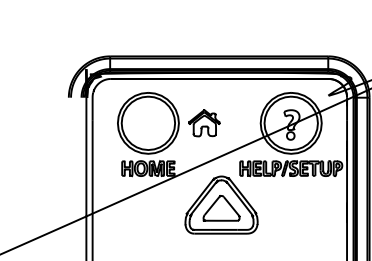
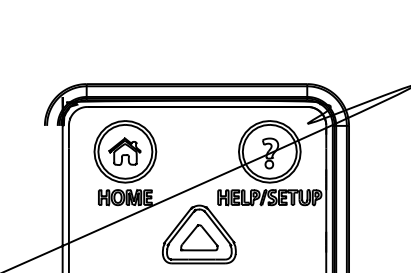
part: (203, 123) -> (124, 151), moved

